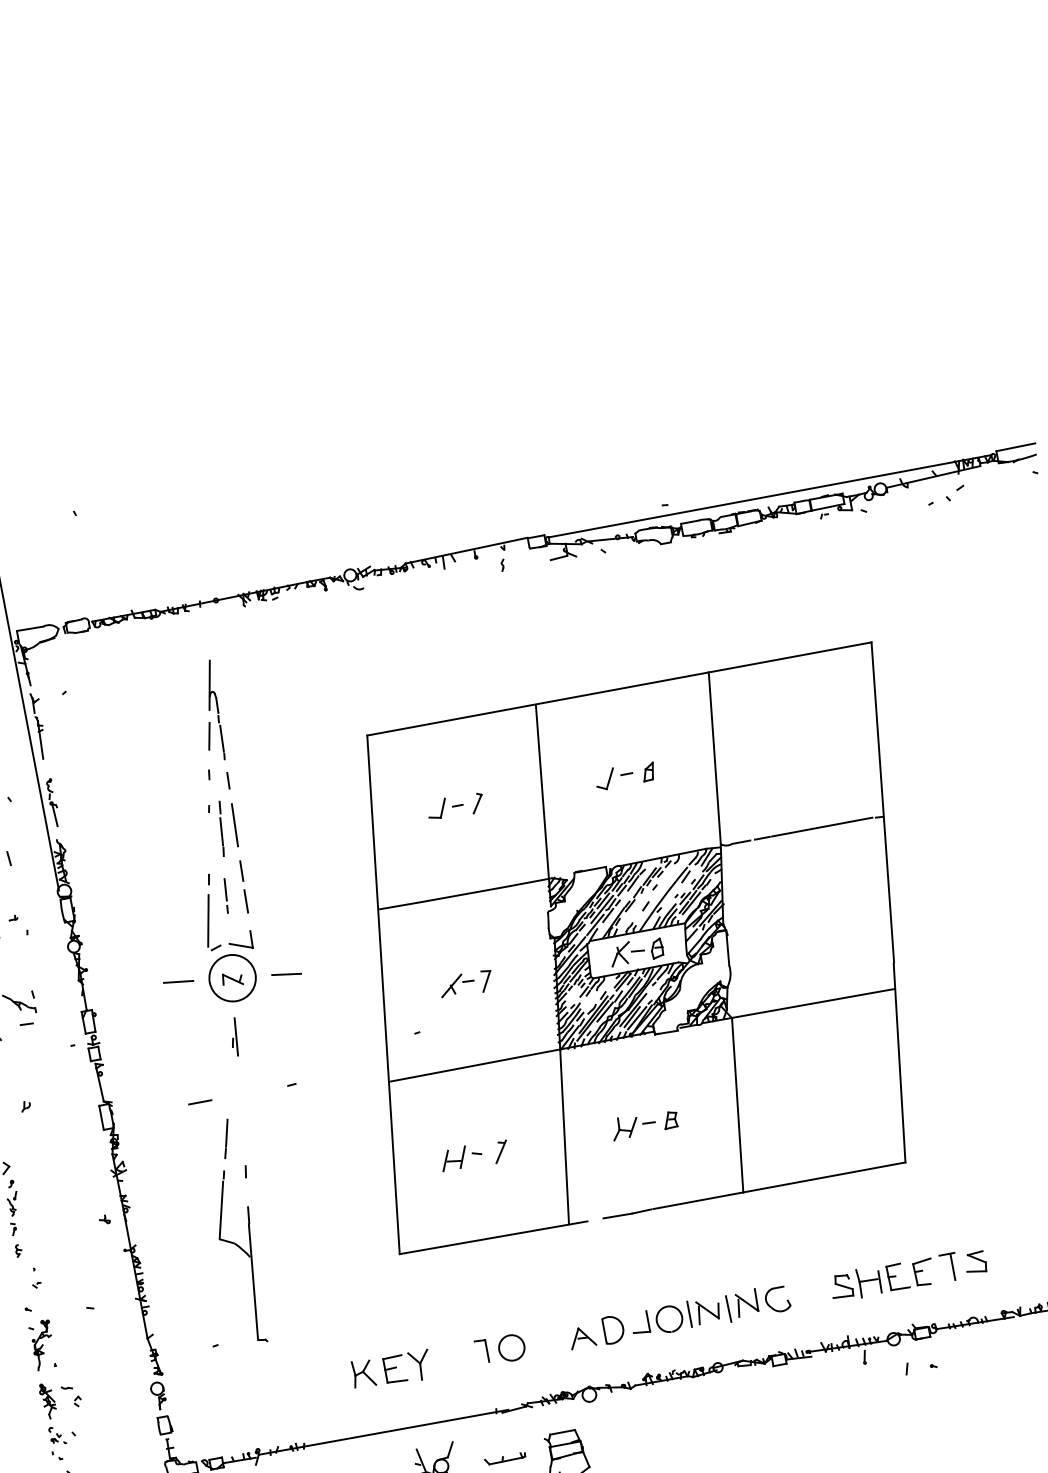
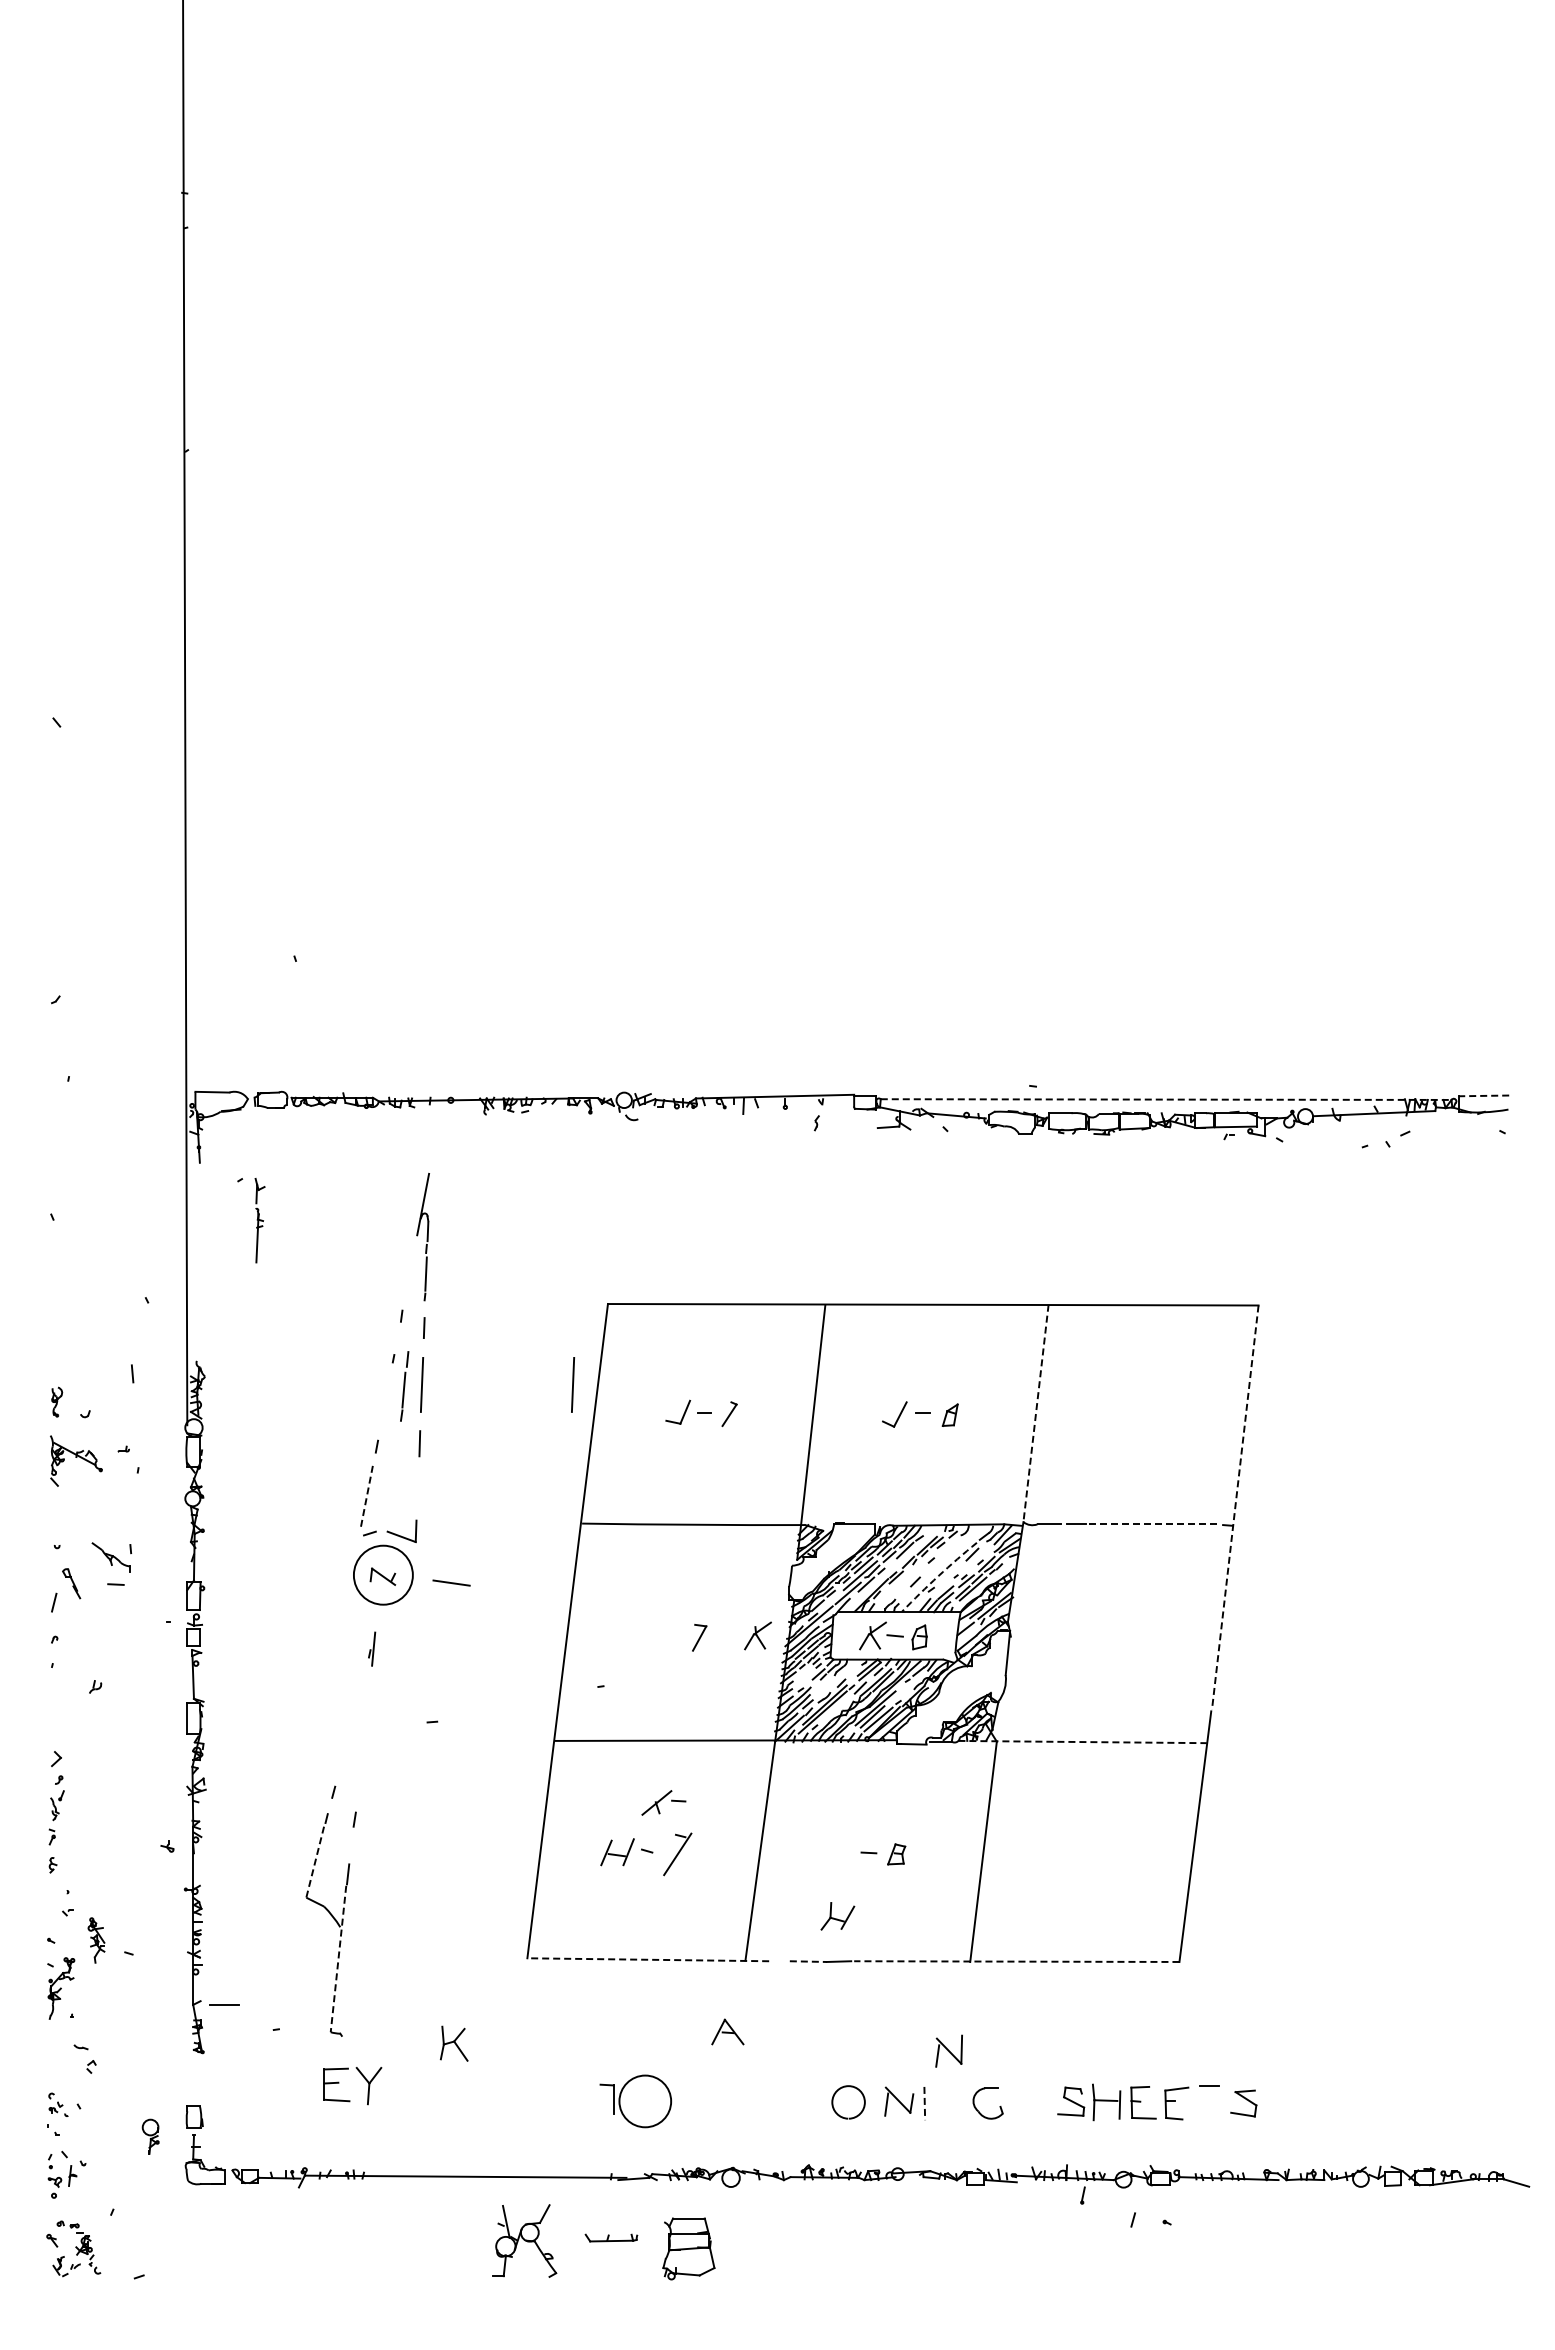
line: (1015, 447) -> (1483, 1095), solid -> dashed
line: (770, 496) -> (1166, 1099), solid -> dashed
part: (39, 725) -> (259, 1220), moved
line: (209, 735) -> (410, 1267), removed
line: (714, 758) -> (1035, 1413), solid -> dashed
part: (53, 802) -> (200, 1314), removed
line: (352, 802) -> (573, 1384), added
line: (882, 802) -> (1235, 1507), solid -> dashed
line: (821, 827) -> (1153, 1524), solid -> dashed
line: (226, 895) -> (394, 1470), removed
arc: (662, 898) -> (938, 1576), solid -> dashed
line: (245, 901) -> (417, 1482), removed
line: (208, 921) -> (366, 1498), solid -> dashed
part: (531, 970) -> (757, 1635), added
line: (177, 981) -> (314, 1566), removed
part: (456, 984) -> (663, 1802), moved
line: (799, 1006) -> (1083, 1742), solid -> dashed
line: (604, 1012) -> (839, 1704), removed
part: (234, 1036) -> (371, 1648), size x0.7
line: (200, 1101) -> (224, 2004), moved
part: (624, 1127) -> (837, 1916), moved
line: (226, 1132) -> (339, 1766), removed
part: (500, 1151) -> (677, 1854), size x1.6
line: (779, 1185) -> (1016, 1961), solid -> dashed
line: (221, 1210) -> (315, 1862), solid -> dashed
line: (617, 1215) -> (808, 1961), solid -> dashed
line: (493, 1237) -> (648, 1959), solid -> dashed
line: (953, 1267) -> (1214, 2103), removed
line: (253, 1282) -> (338, 1959), solid -> dashed
part: (746, 1302) -> (948, 2050), moved
line: (728, 1309) -> (924, 2103), solid -> dashed
line: (689, 1313) -> (874, 2100), removed
part: (648, 1321) -> (821, 2100), removed
part: (613, 1329) -> (776, 2102), removed
part: (582, 1337) -> (727, 2031), moved
circle: (511, 1347) -> (645, 2101), size x1.6
part: (397, 1367) -> (339, 2083), moved
part: (362, 1373) -> (453, 2043), moved
part: (158, 1395) -> (150, 2136), moved
part: (48, 1401) -> (96, 1940), moved

